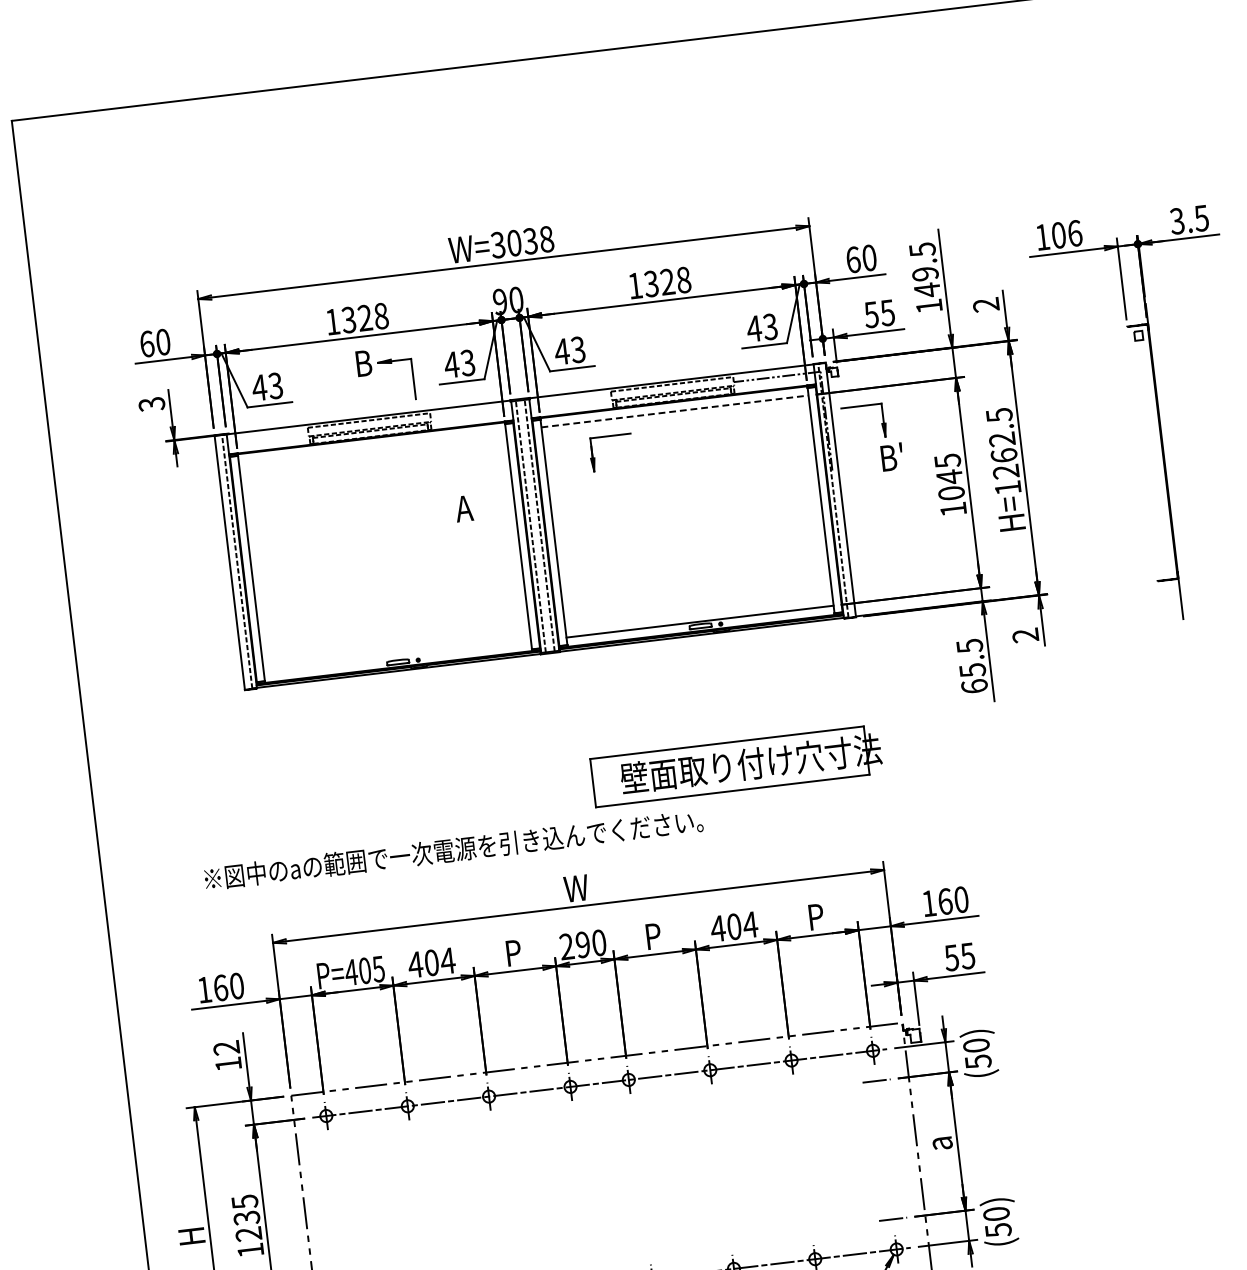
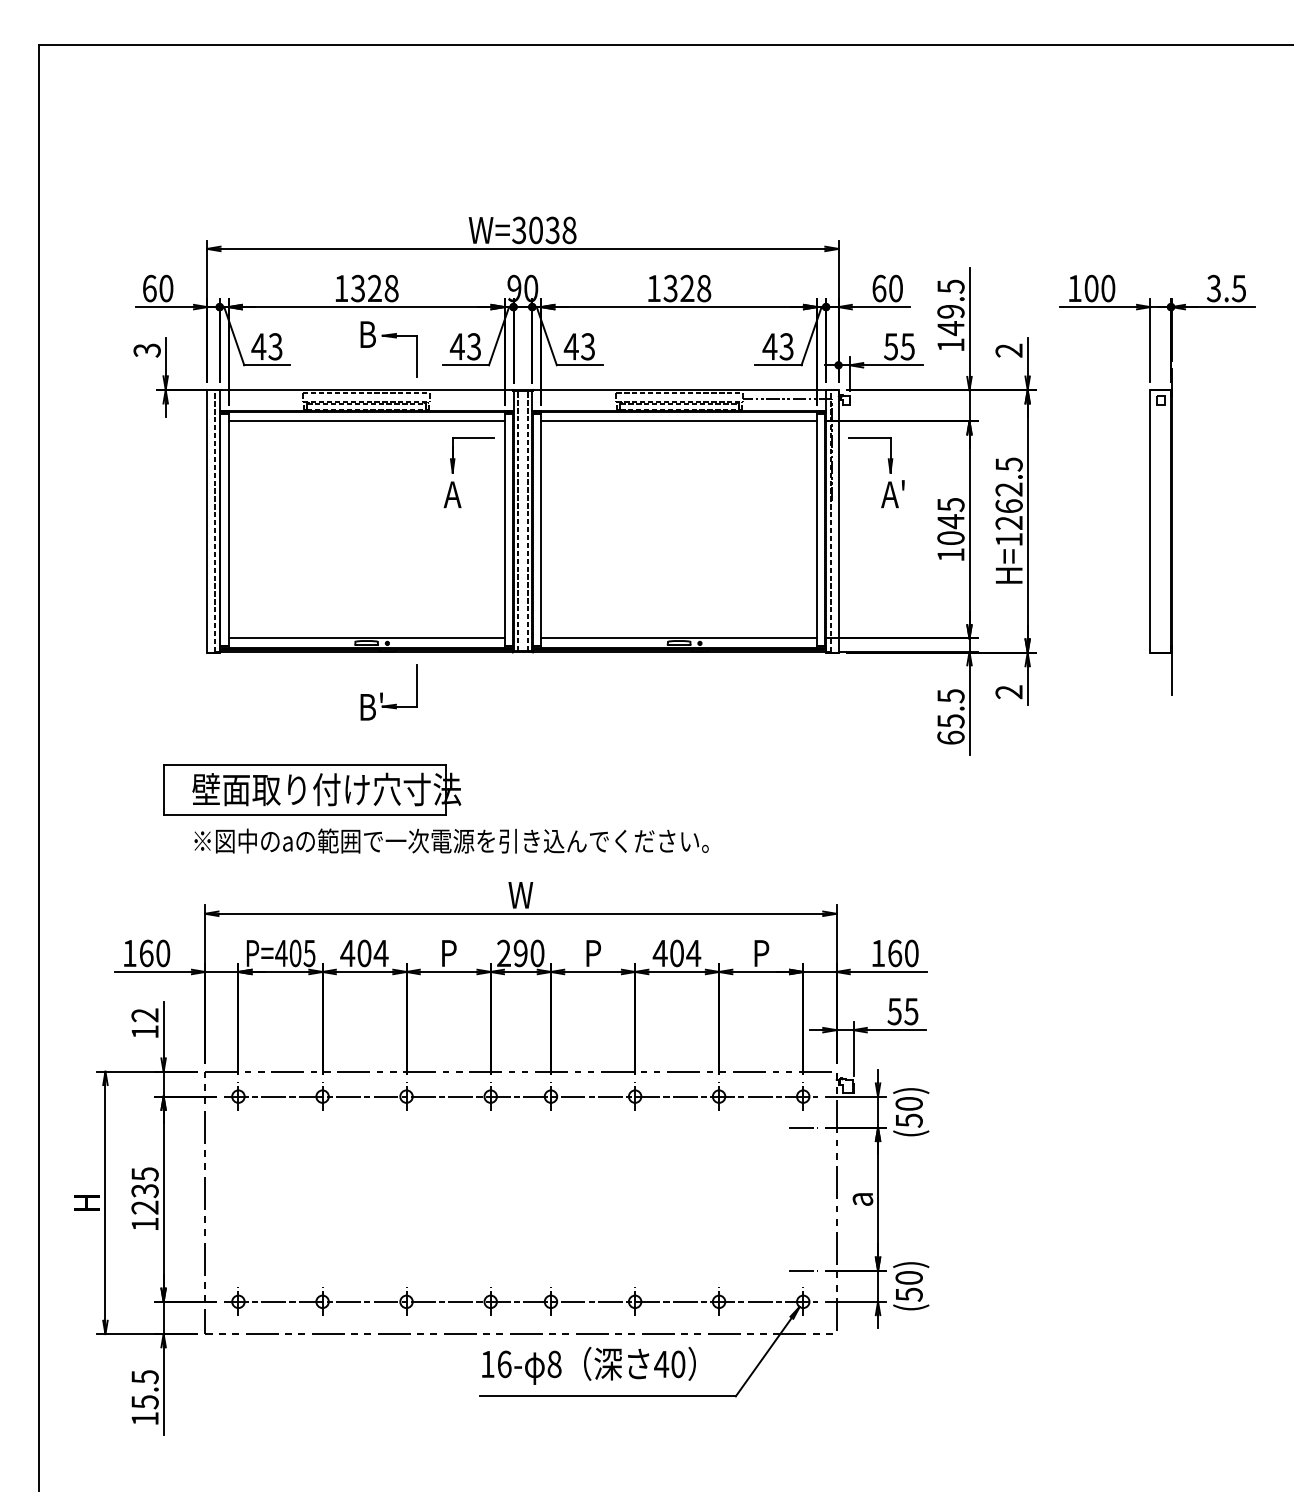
text: (1075, 233) -> (1108, 288), 106 -> 100
line: (675, 411) -> (679, 421), dashed -> solid
part: (609, 436) -> (472, 438), moved
line: (372, 447) -> (366, 421), added
line: (1142, 454) -> (1150, 521), added
text: (890, 457) -> (893, 494), B' -> A'
line: (397, 657) -> (366, 638), added
part: (424, 707) -> (388, 692), added
part: (737, 765) -> (312, 789), moved
text: (453, 849) -> (451, 840), moved

